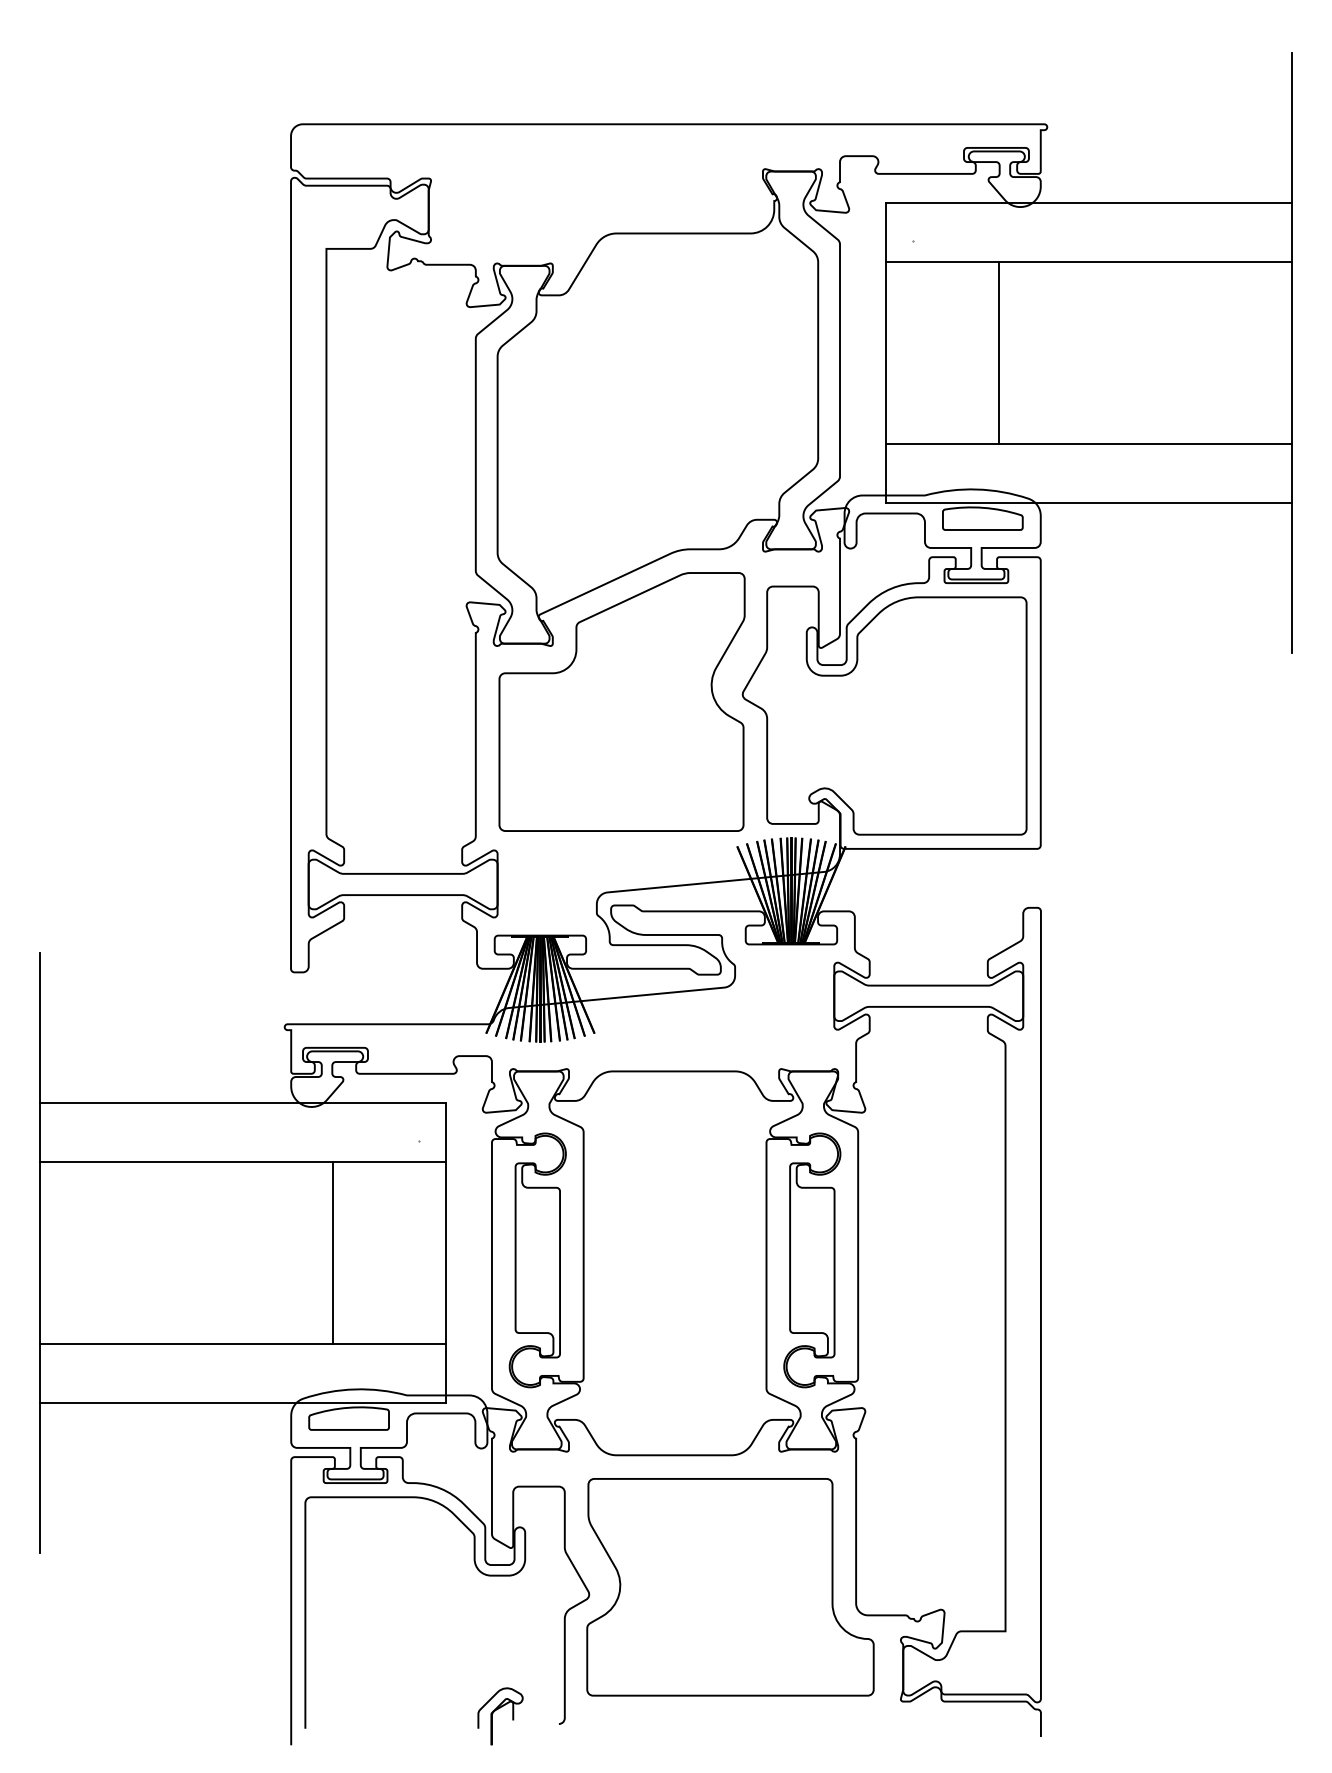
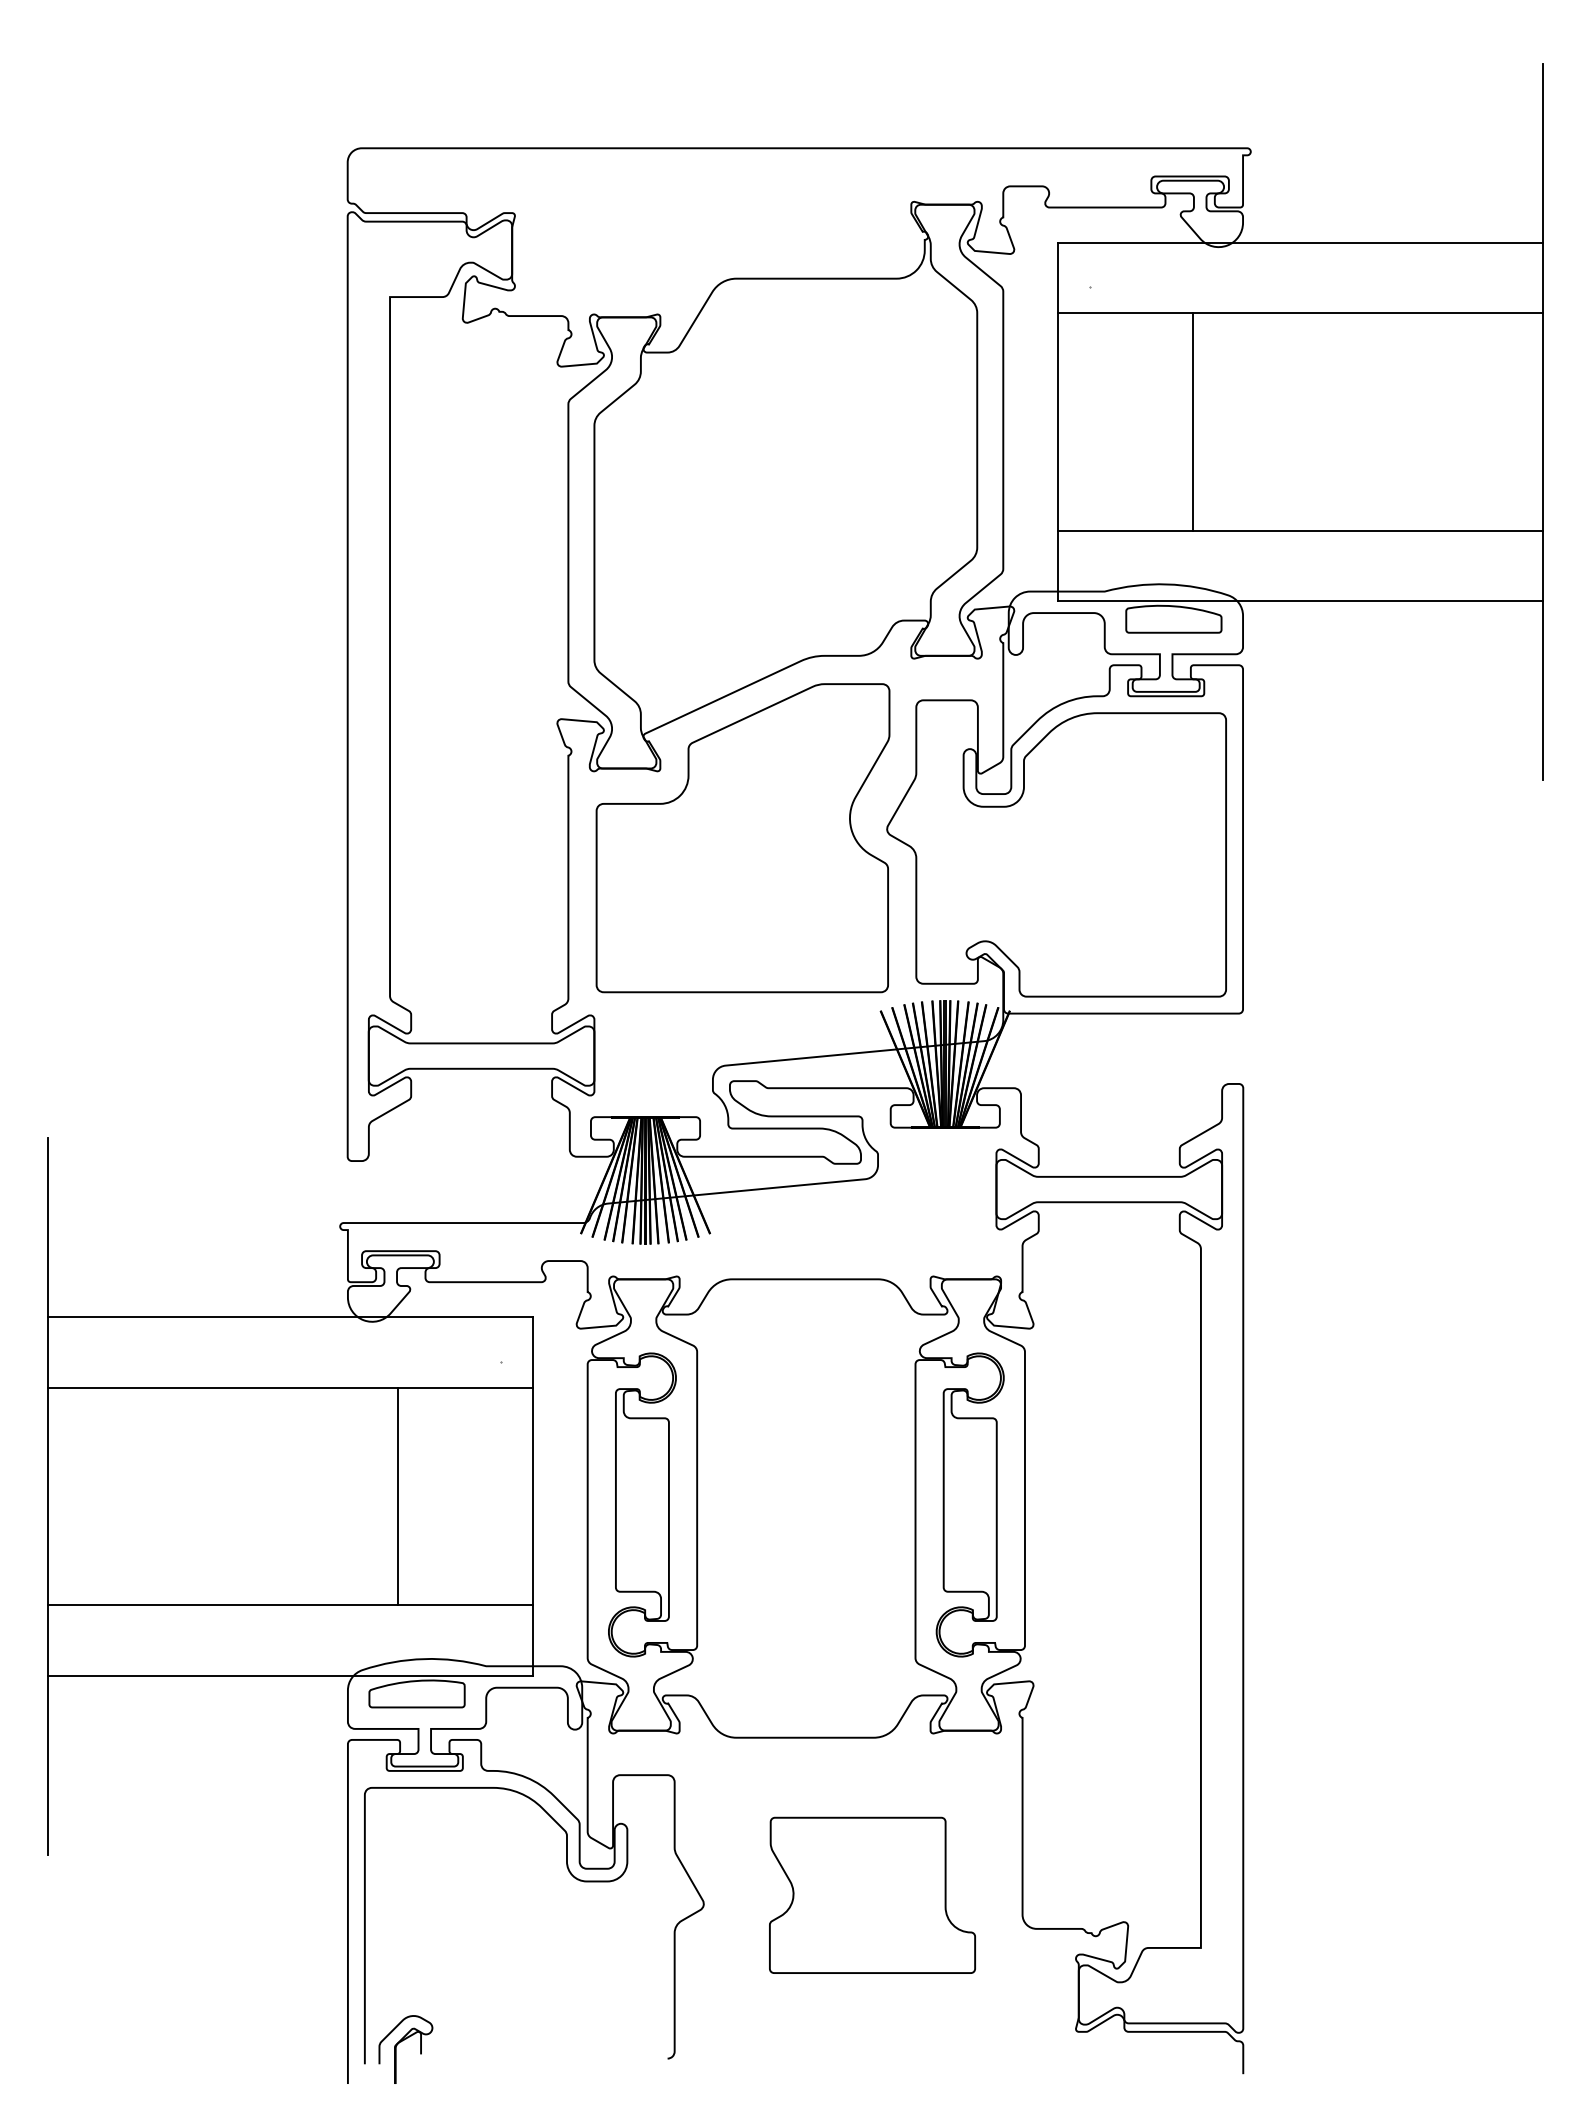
part: (730, 1587) -> (872, 1895), size x0.6
part: (496, 1710) -> (401, 2042), moved

